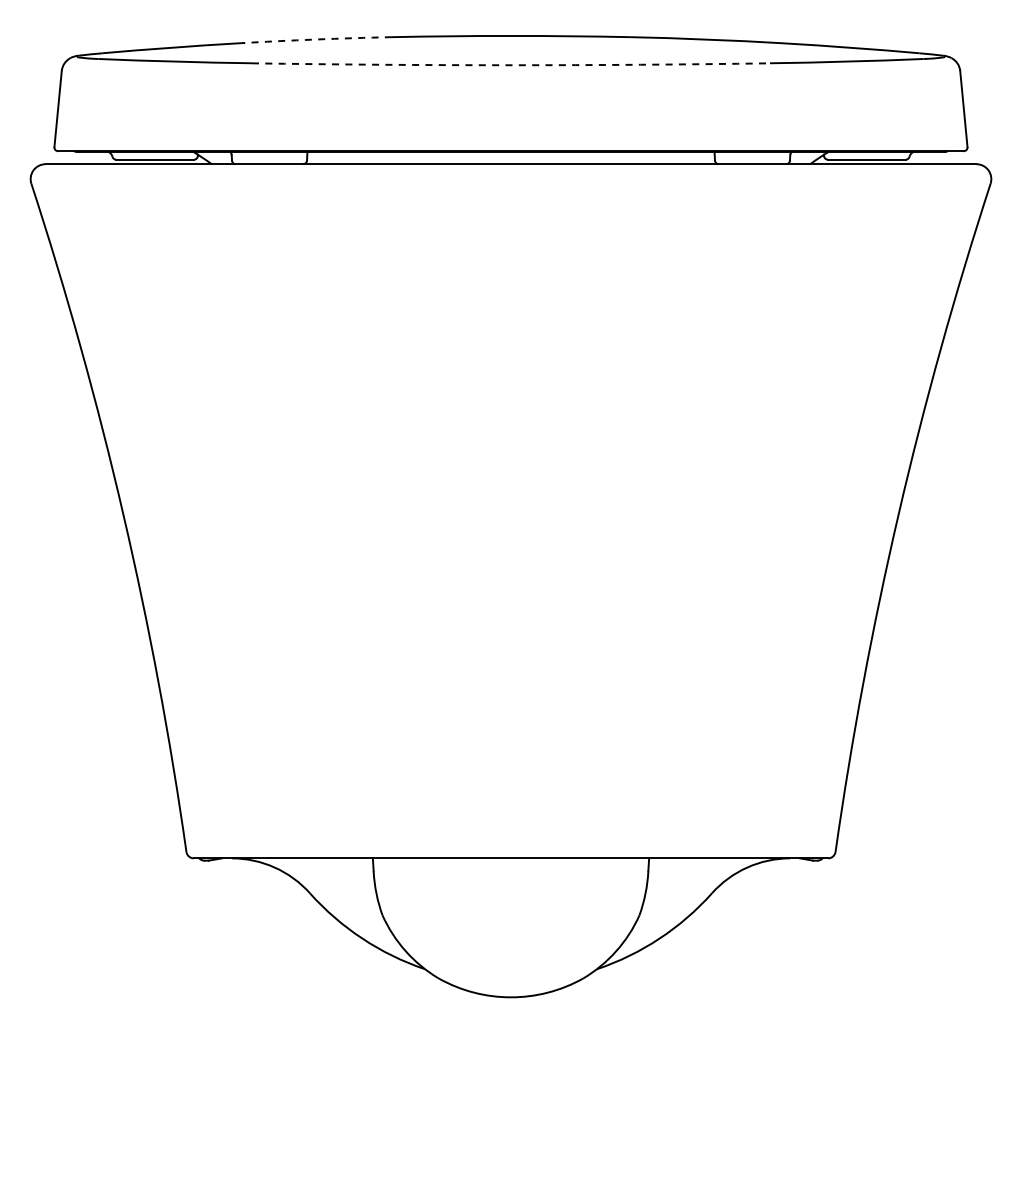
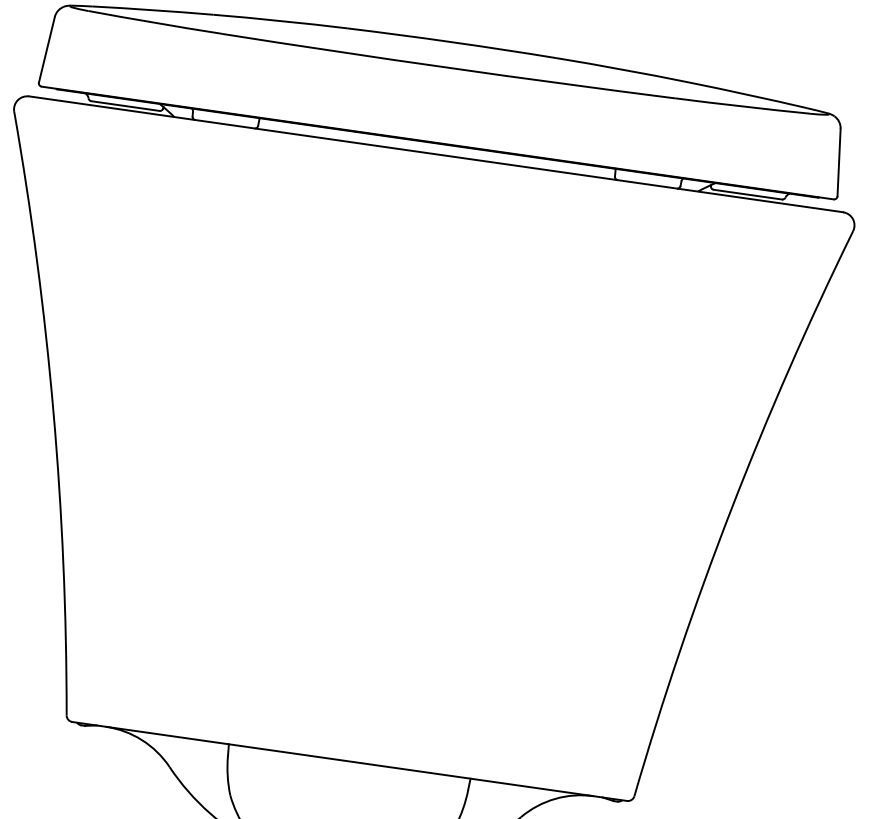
arc: (315, 39) -> (280, 20), dashed -> solid
arc: (511, 65) -> (448, 68), dashed -> solid

